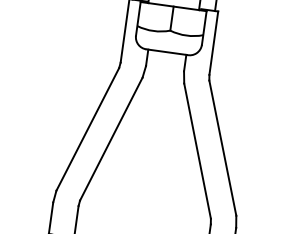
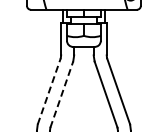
line: (88, 127) -> (49, 90), solid -> dashed
line: (110, 138) -> (61, 94), solid -> dashed

